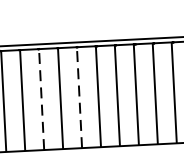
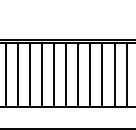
line: (78, 96) -> (41, 74), dashed -> solid
line: (41, 98) -> (17, 74), dashed -> solid

